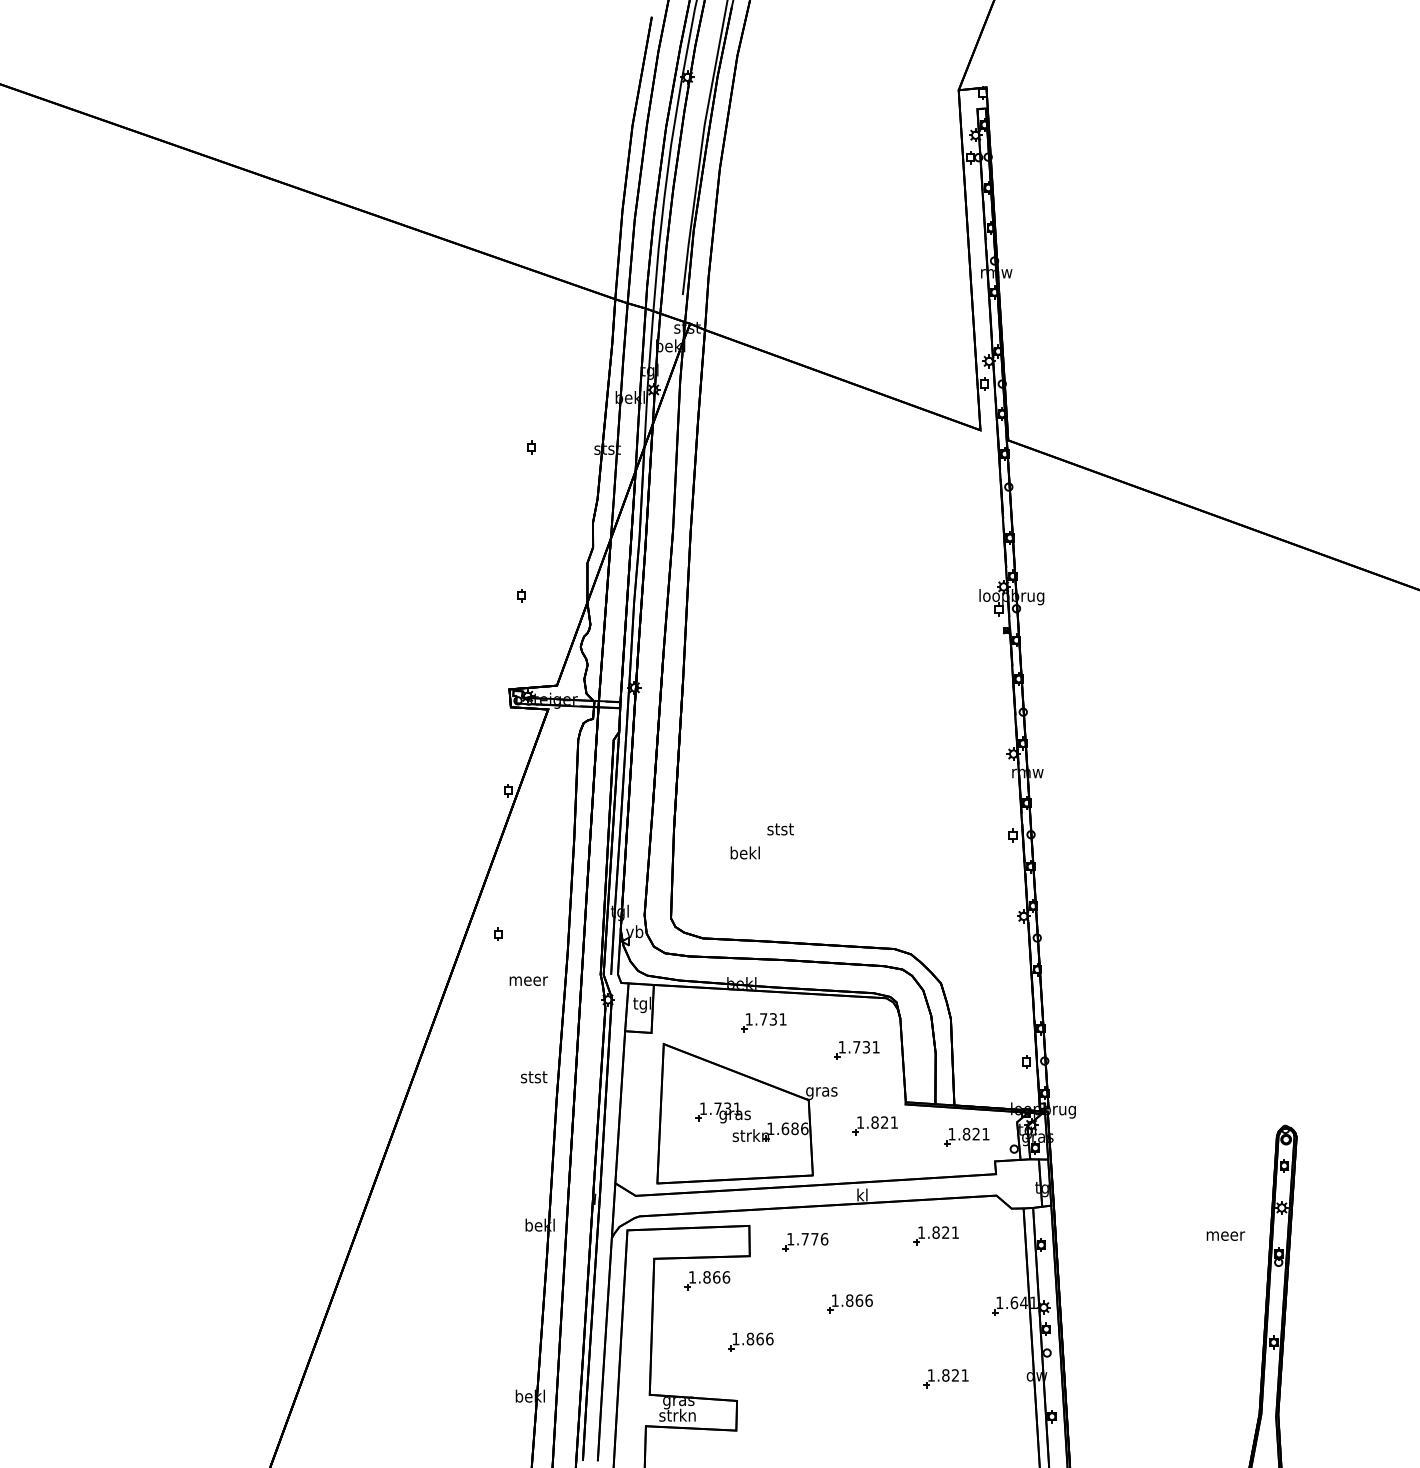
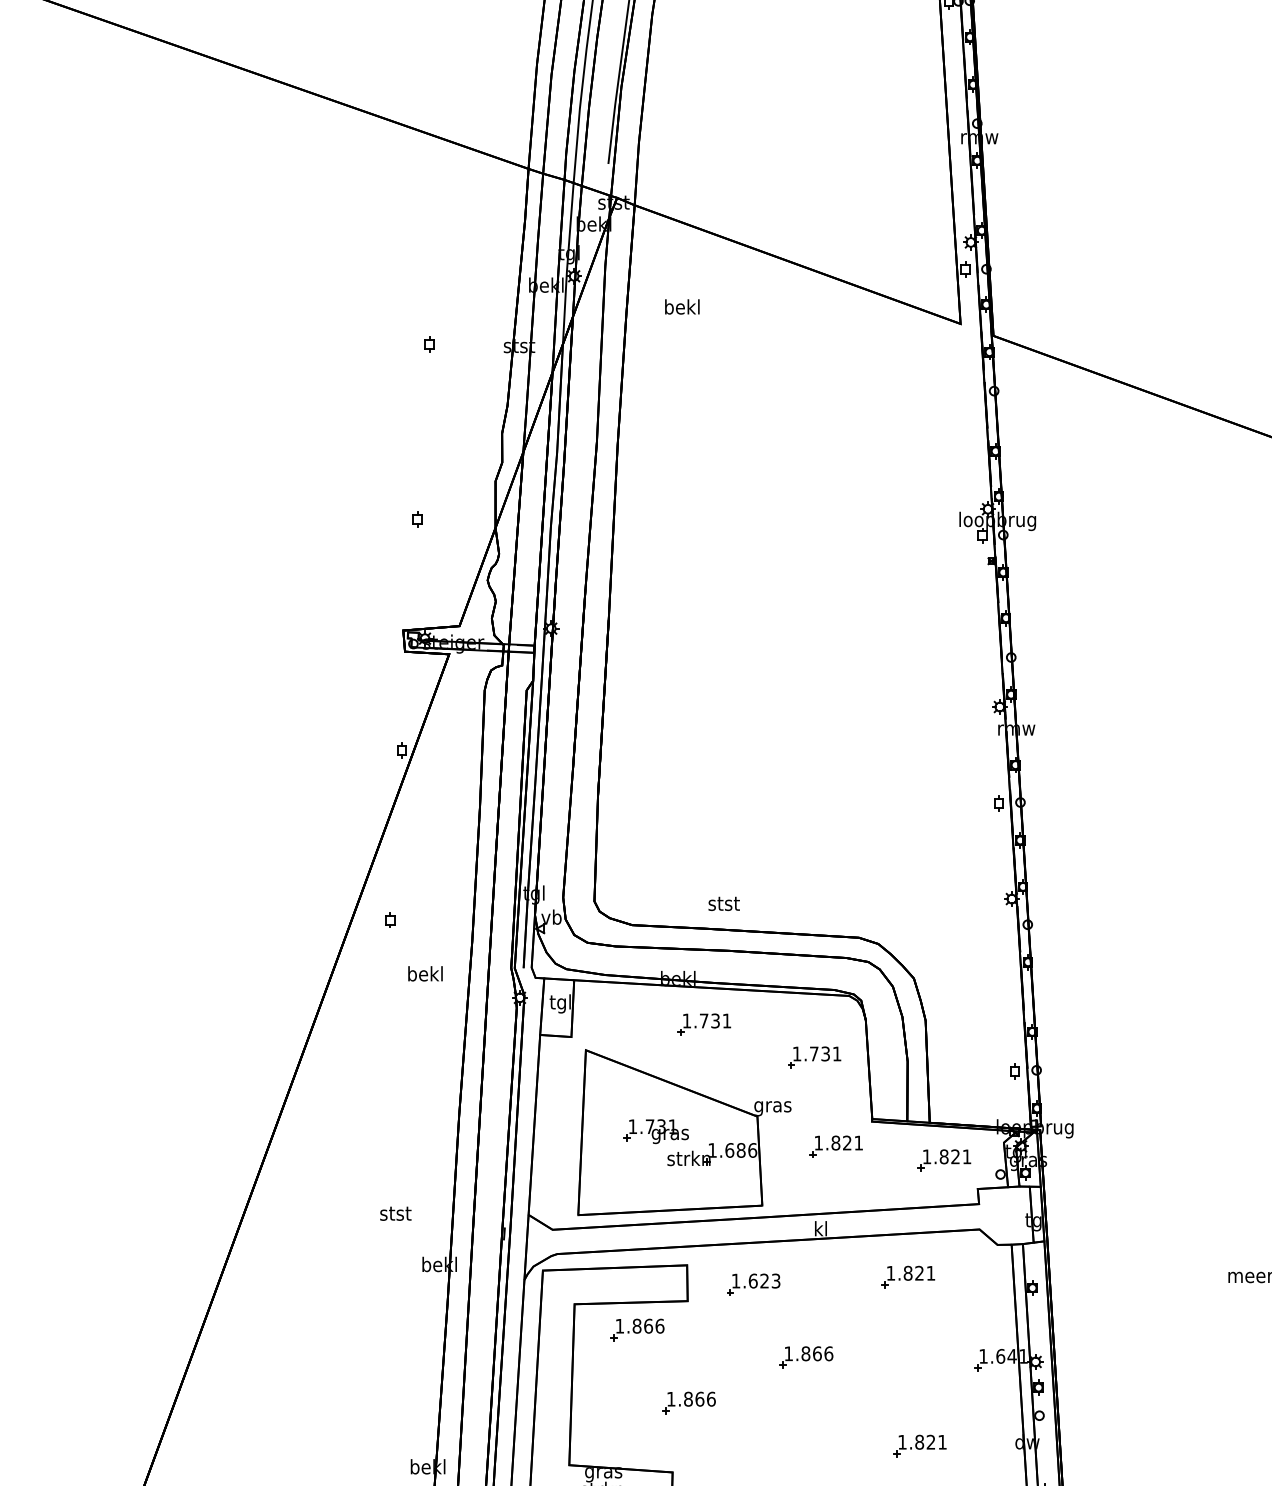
text: (780, 829) -> (724, 903), moved
text: (744, 852) -> (681, 306), moved
text: (528, 979) -> (425, 973), meer -> bekl
text: (534, 1077) -> (396, 1213), moved
text: (814, 1238) -> (764, 1280), 1.776 -> 1.623

